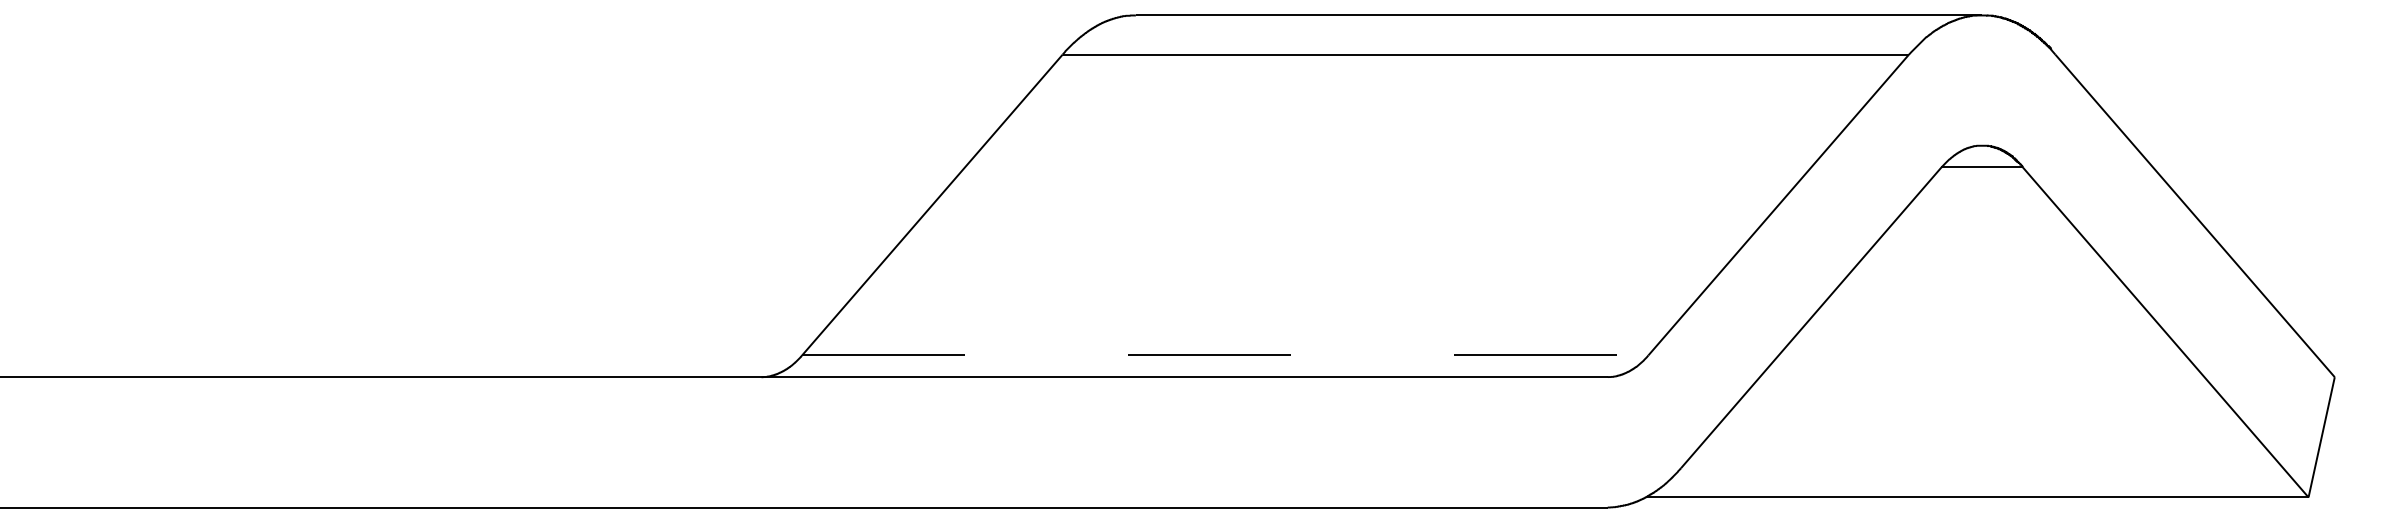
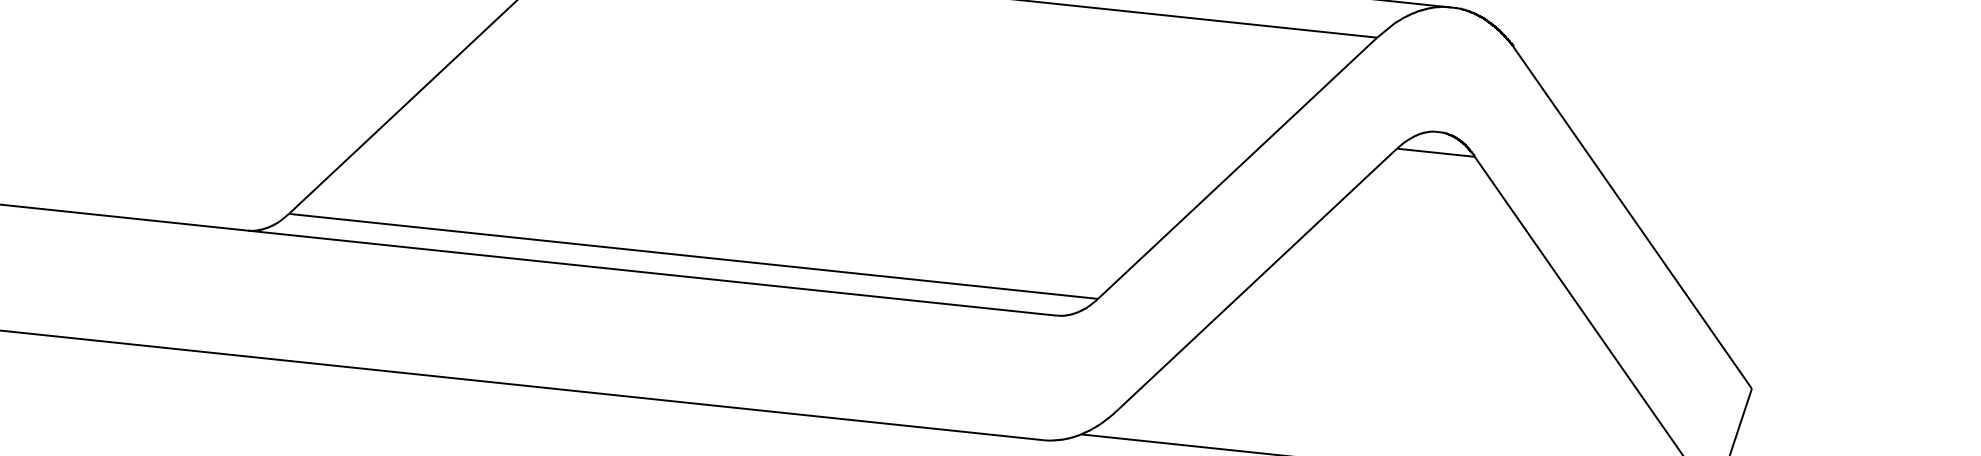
line: (1225, 355) -> (693, 256), dashed -> solid

